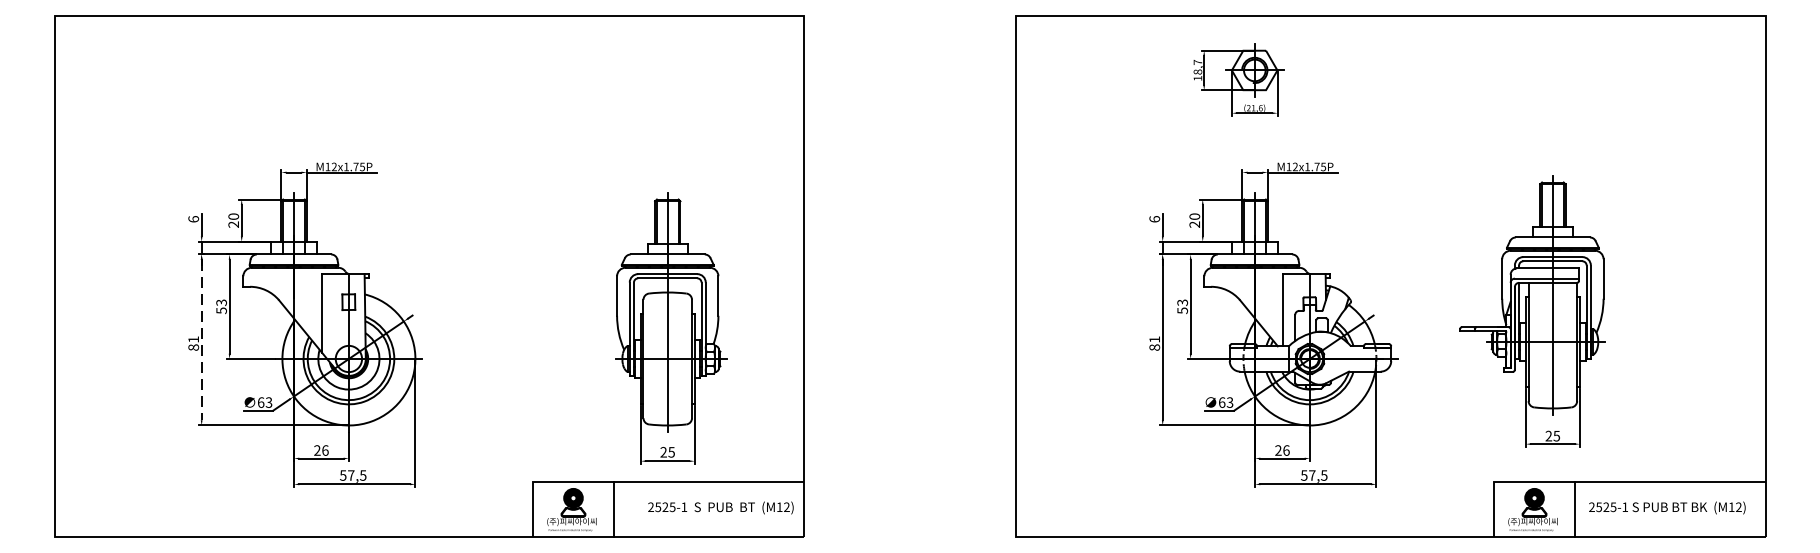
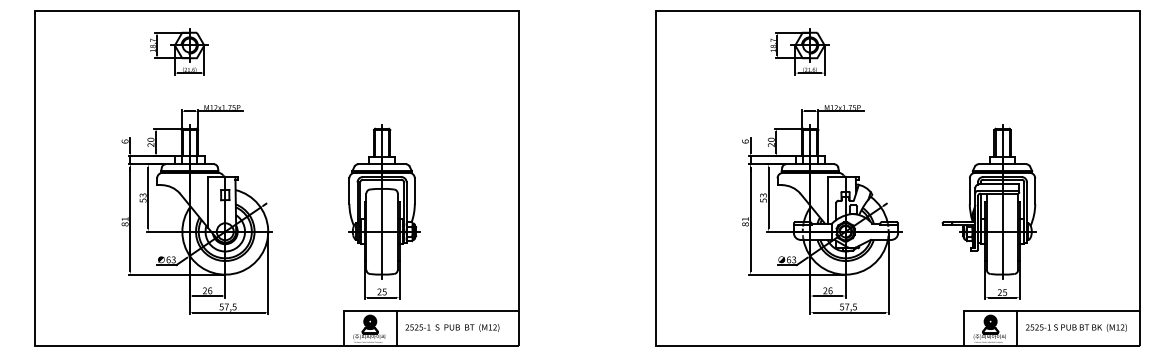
part: (277, 79) -> (179, 51), added
part: (1531, 310) -> (988, 211), moved
part: (671, 327) -> (384, 211), moved
line: (202, 340) -> (130, 219), dashed -> solid
text: (721, 507) -> (452, 327), moved

